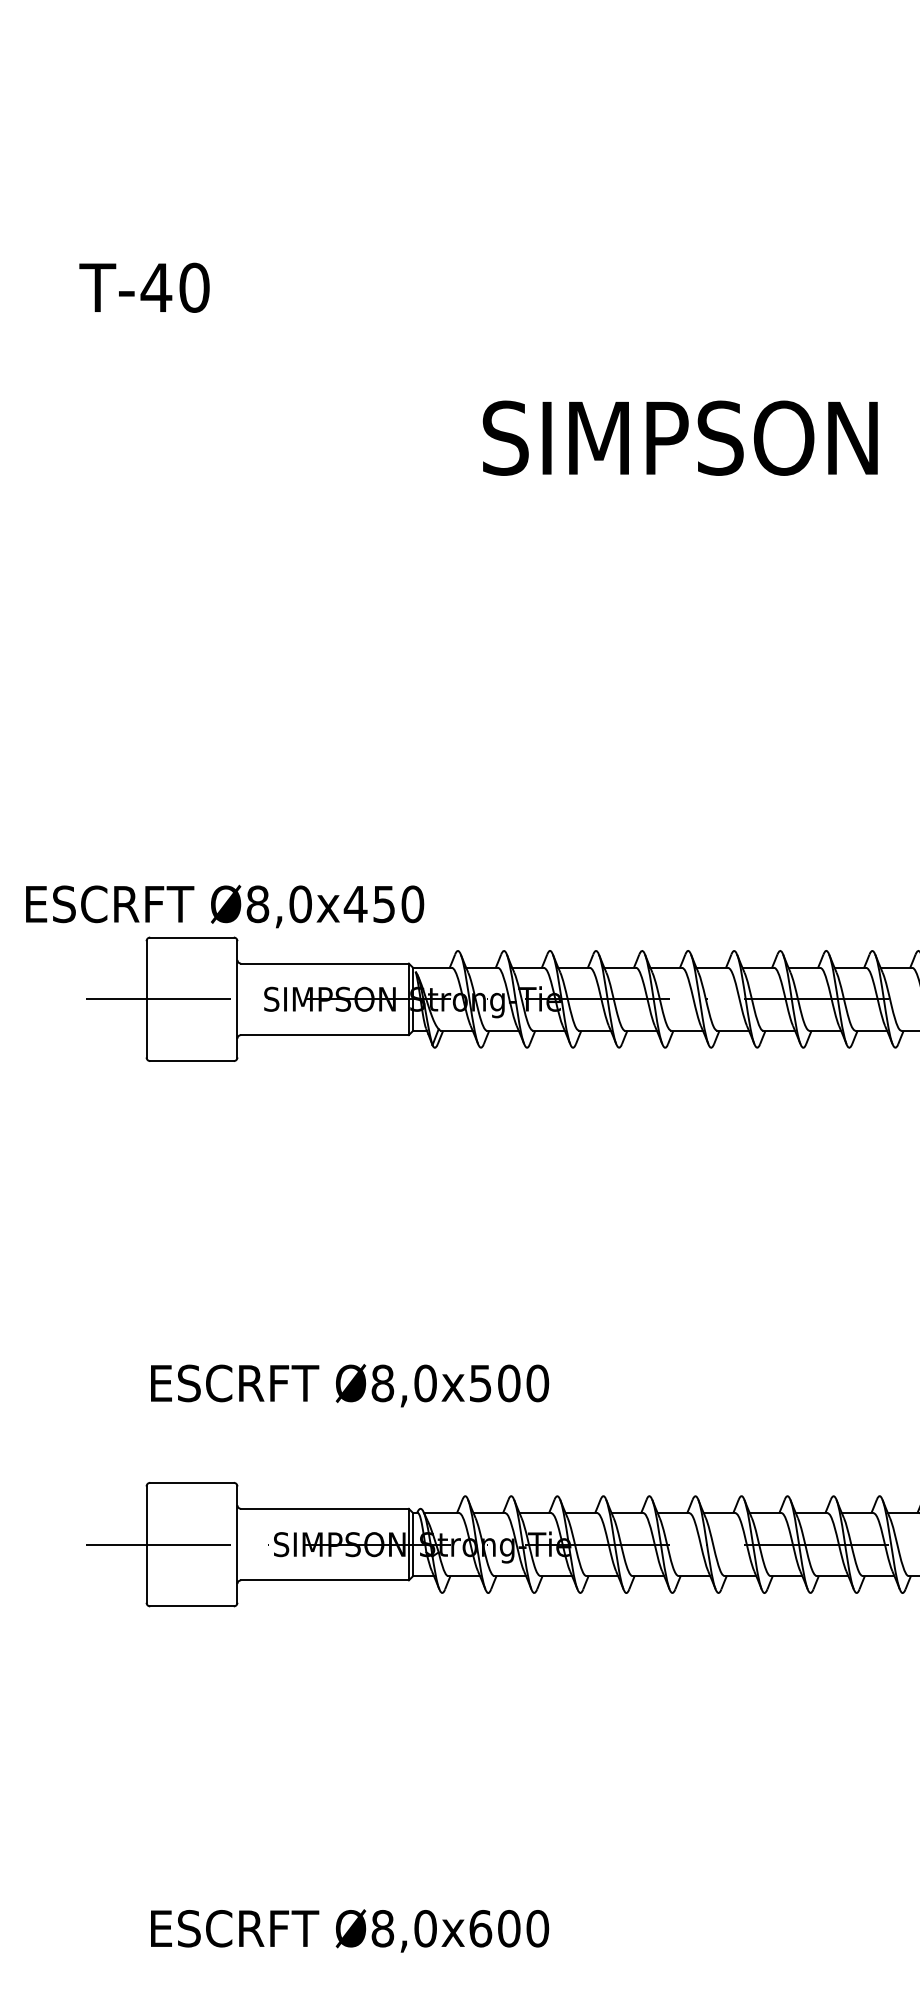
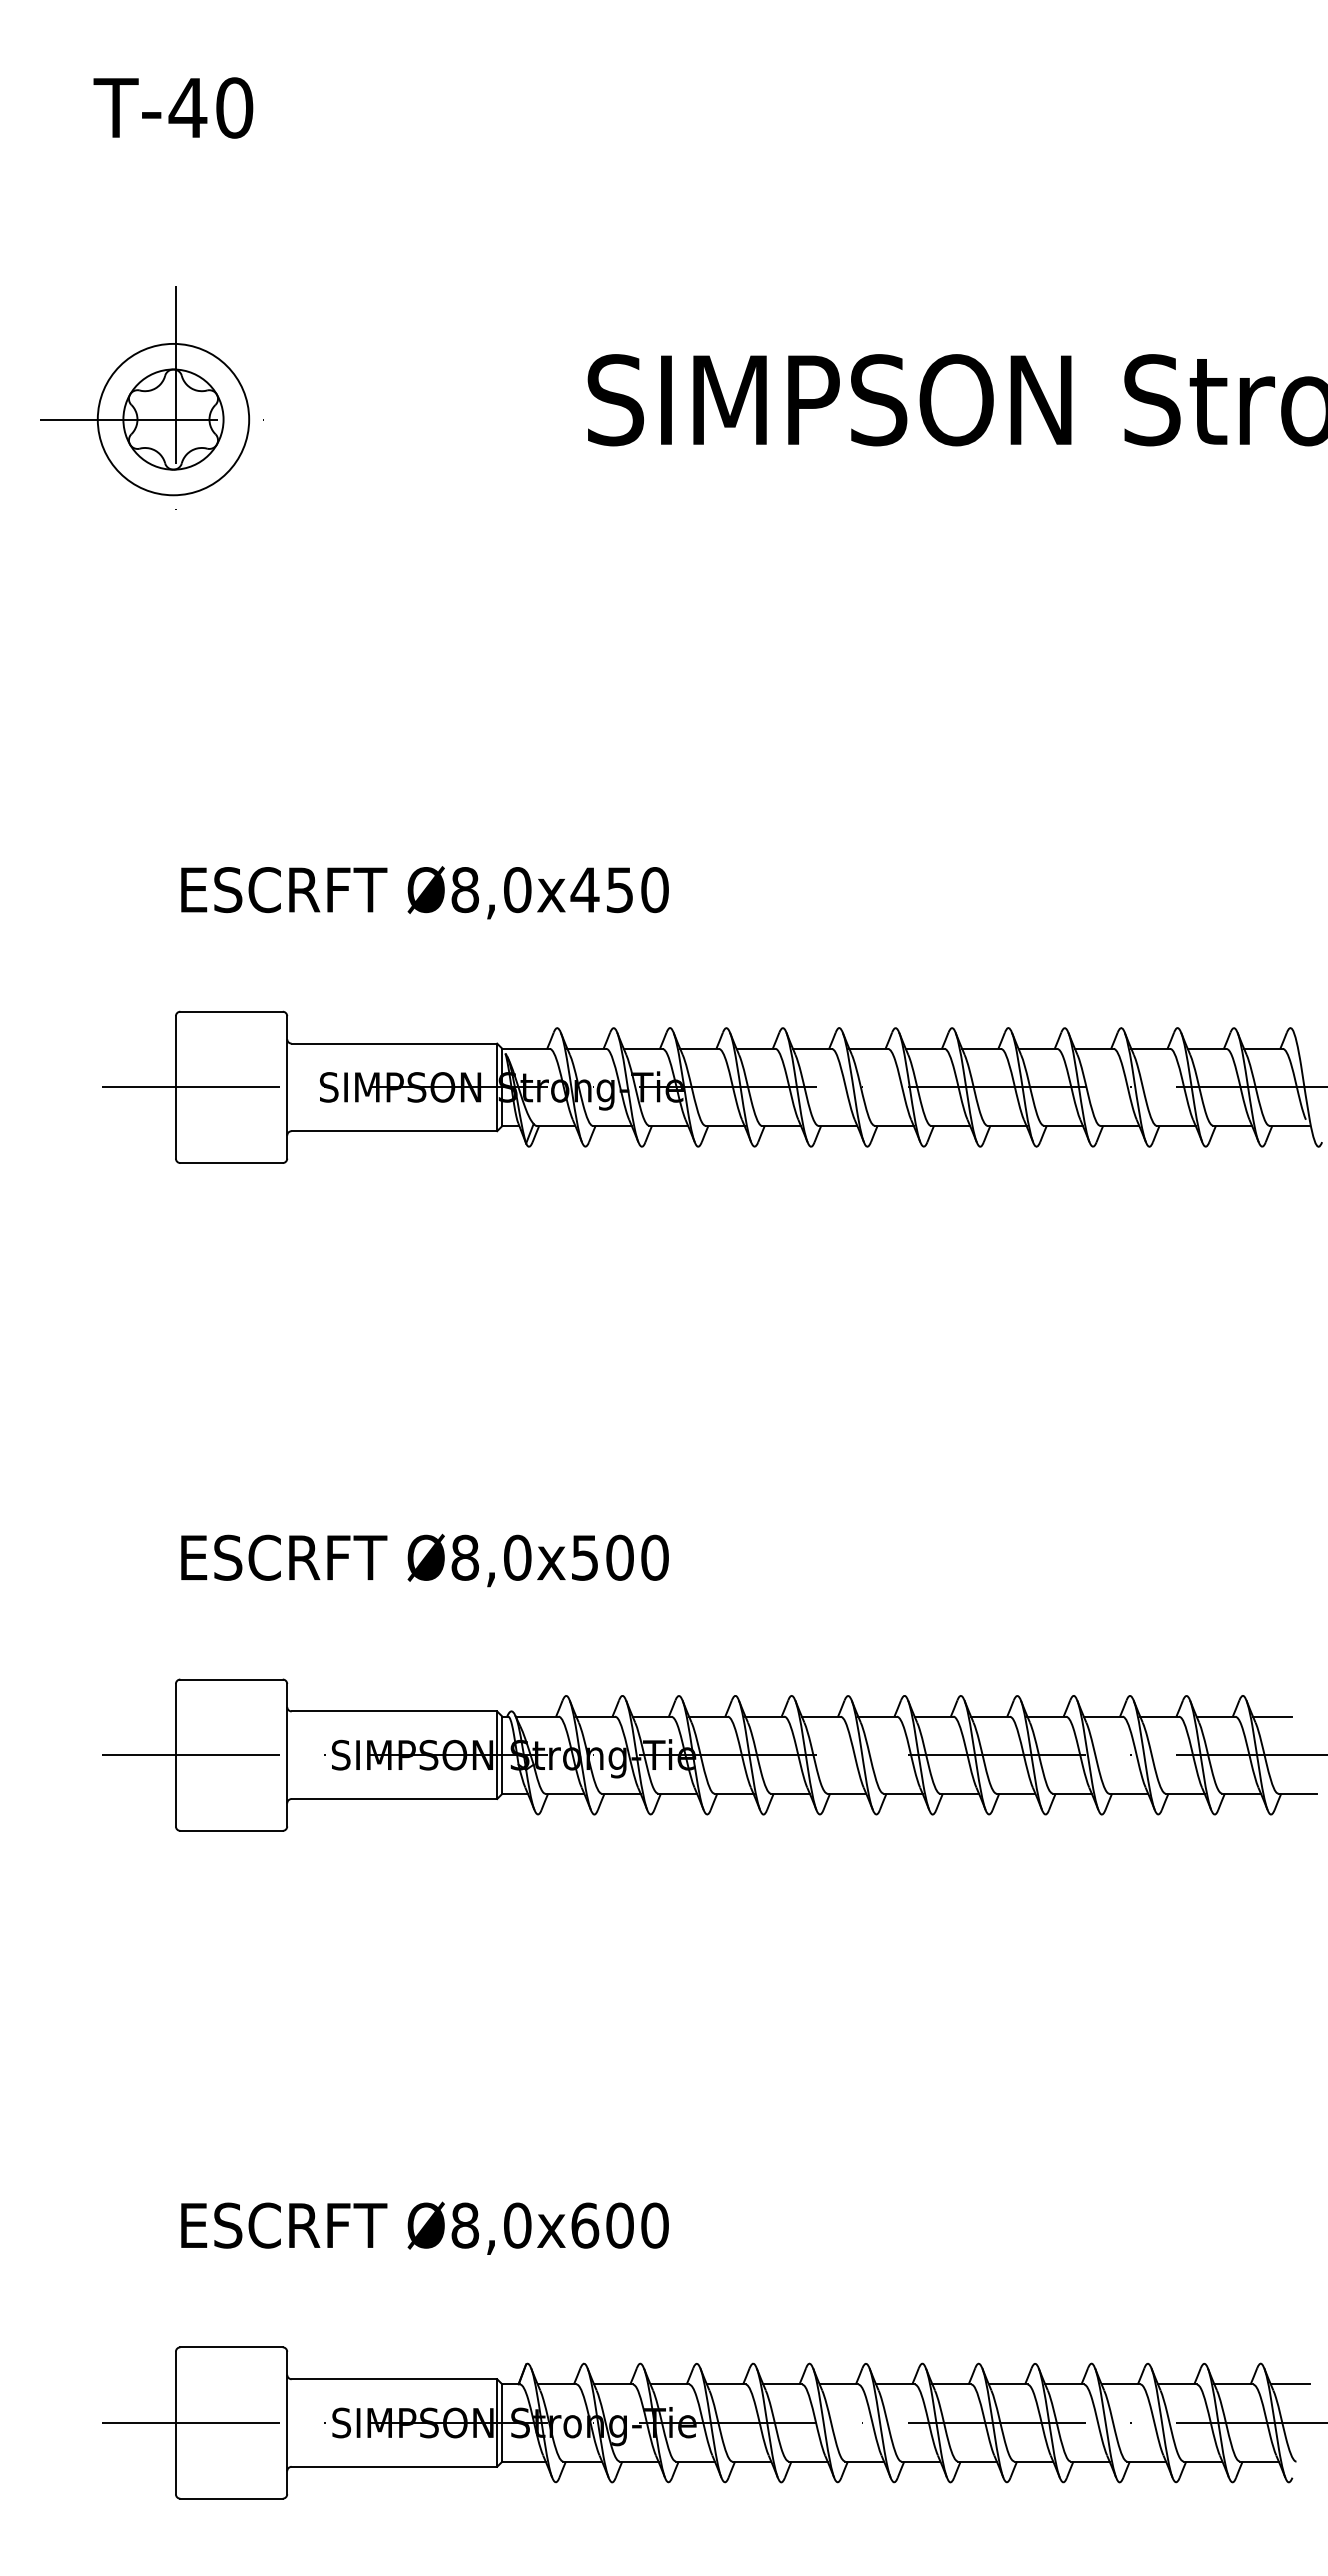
text: (144, 287) -> (173, 107), moved
part: (126, 436) -> (151, 397), added
text: (224, 906) -> (424, 892), moved

